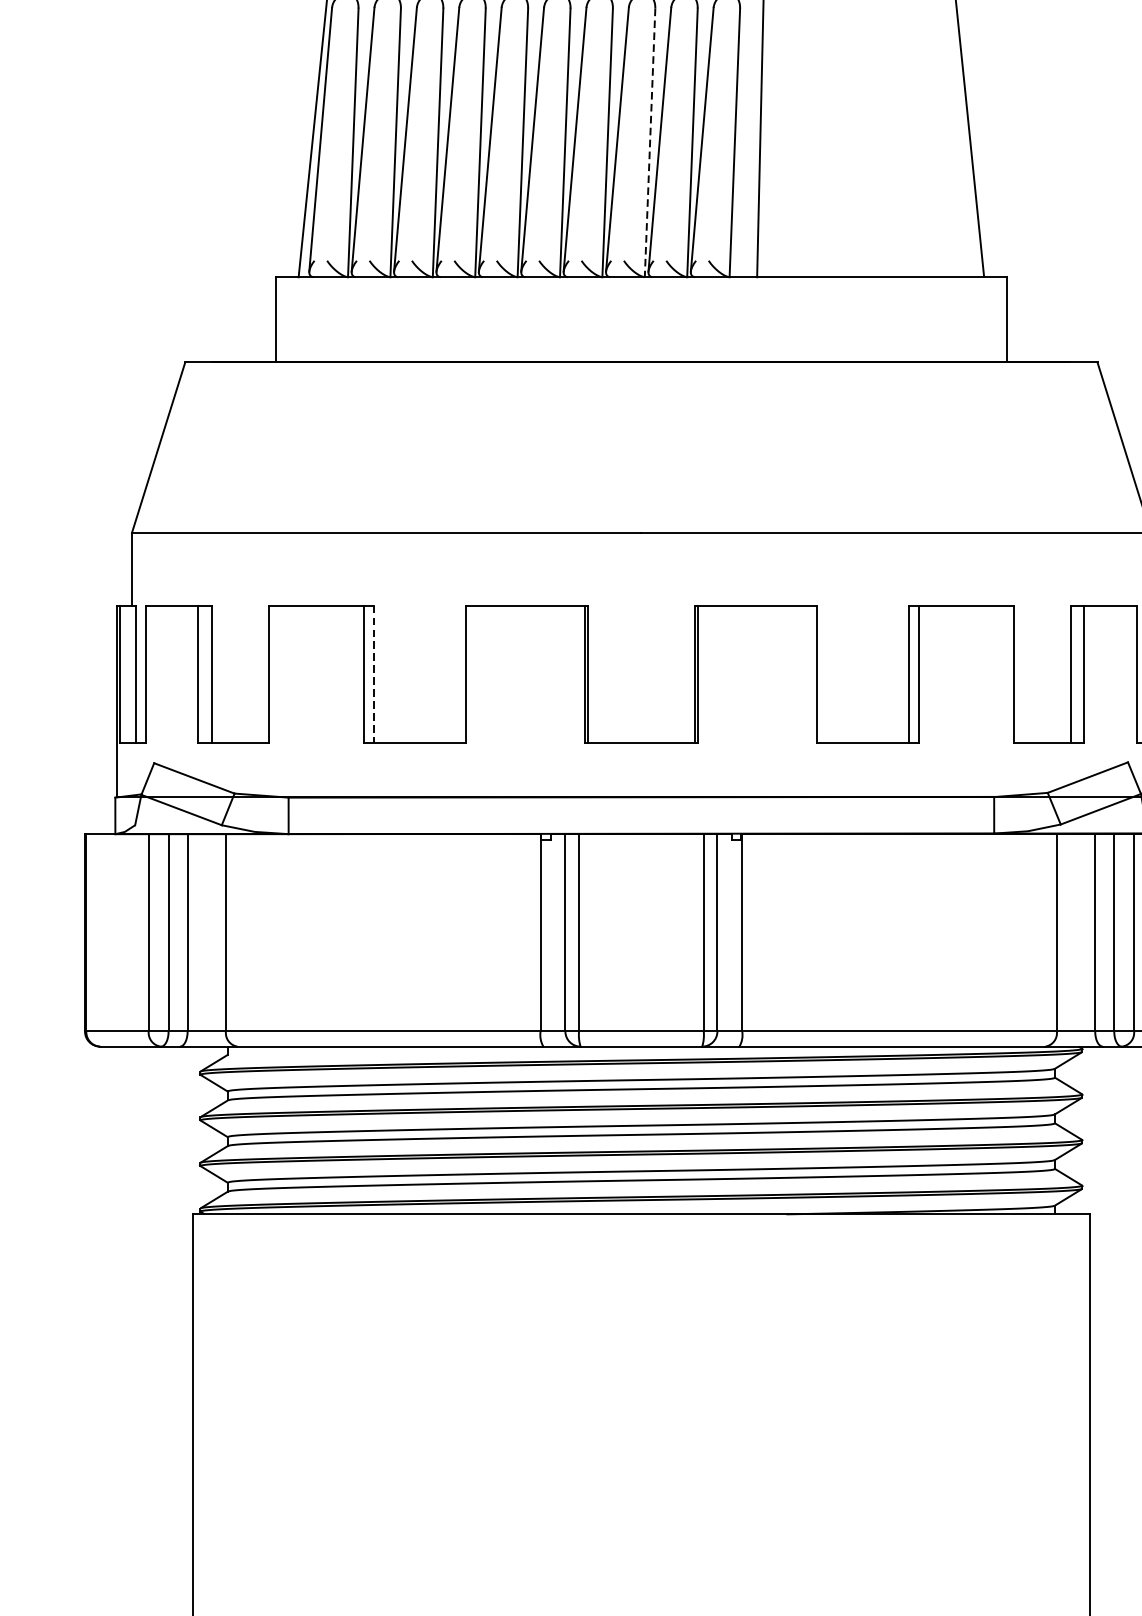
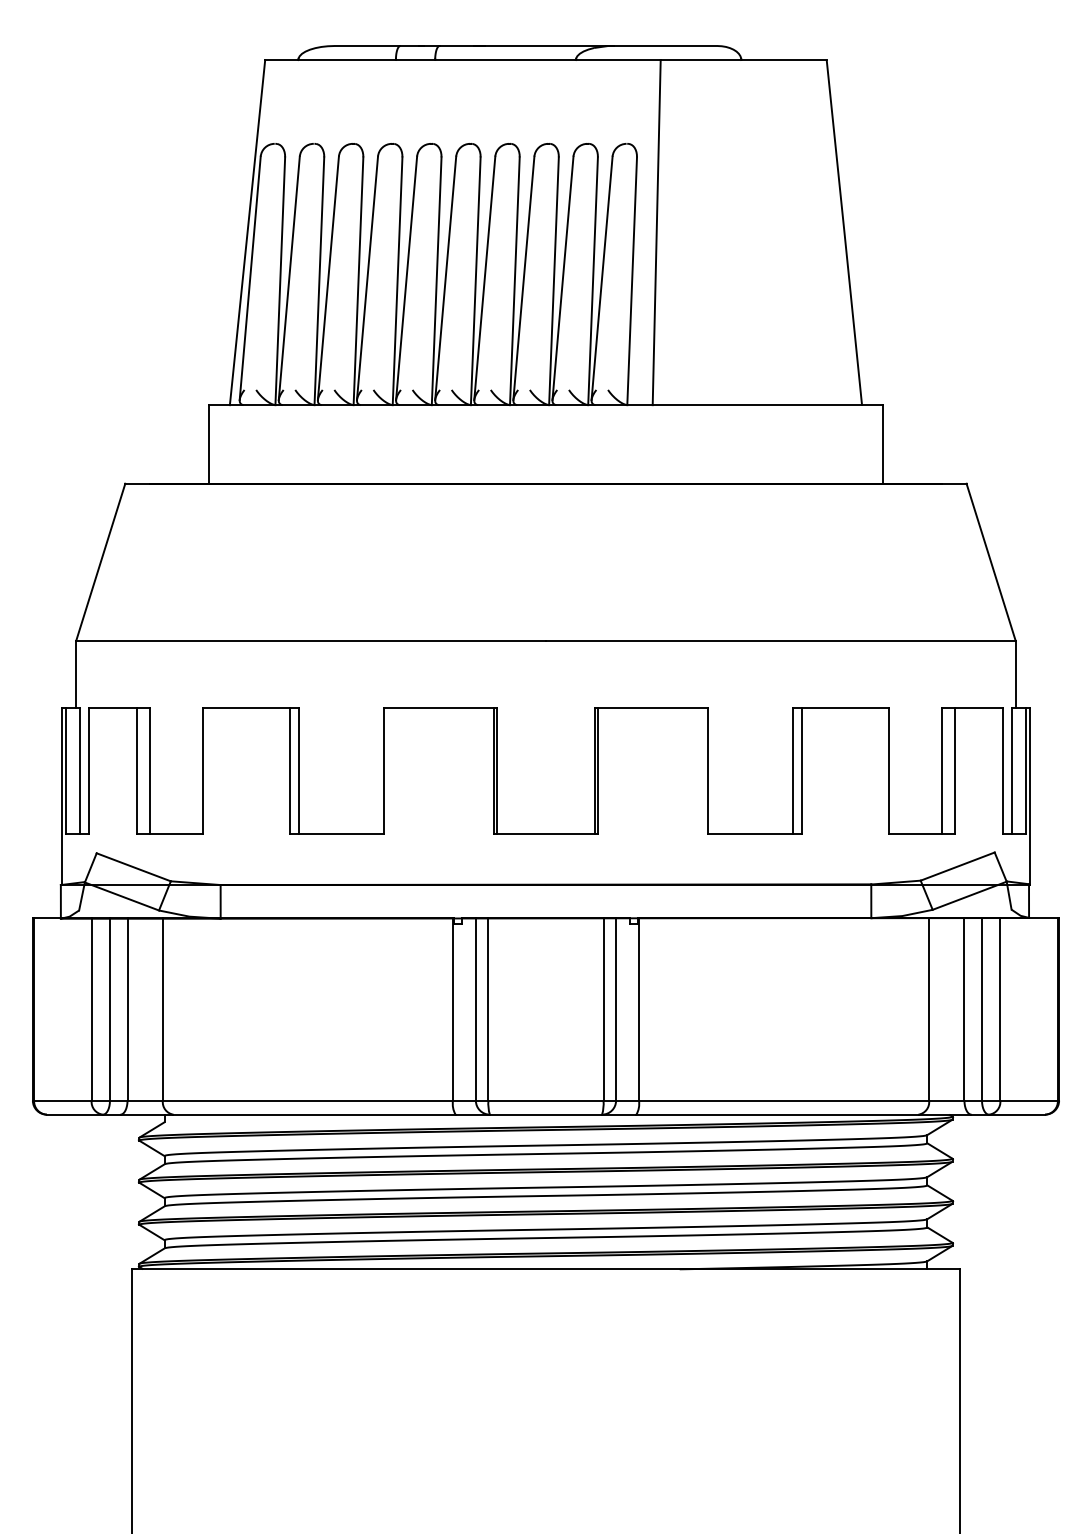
line: (649, 143) -> (553, 281), dashed -> solid
line: (374, 674) -> (299, 771), dashed -> solid

